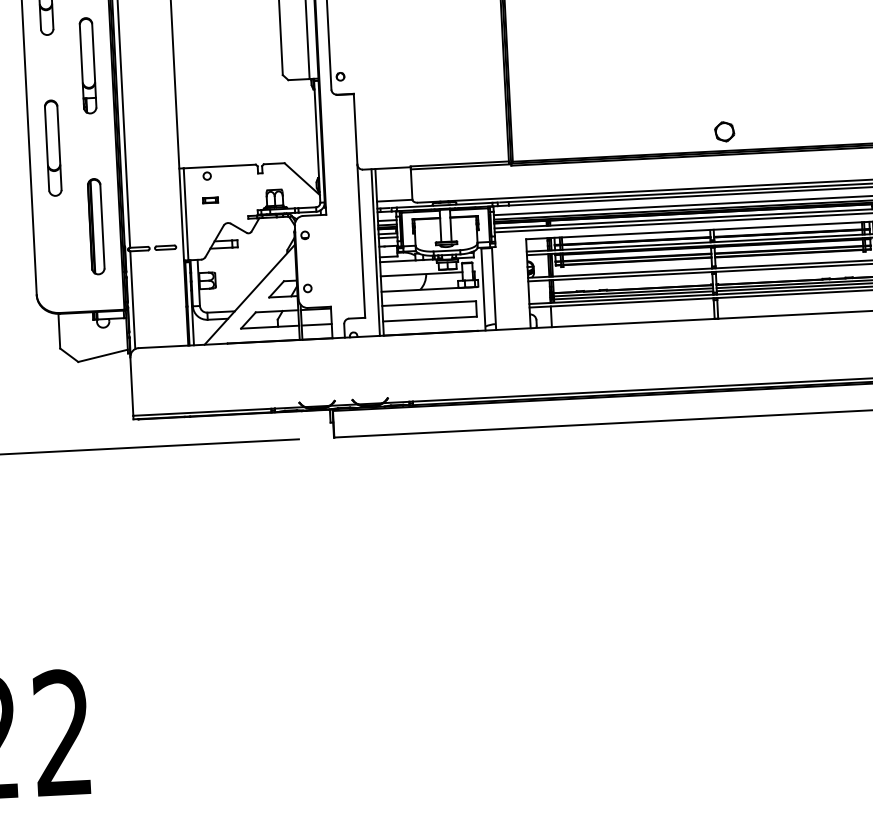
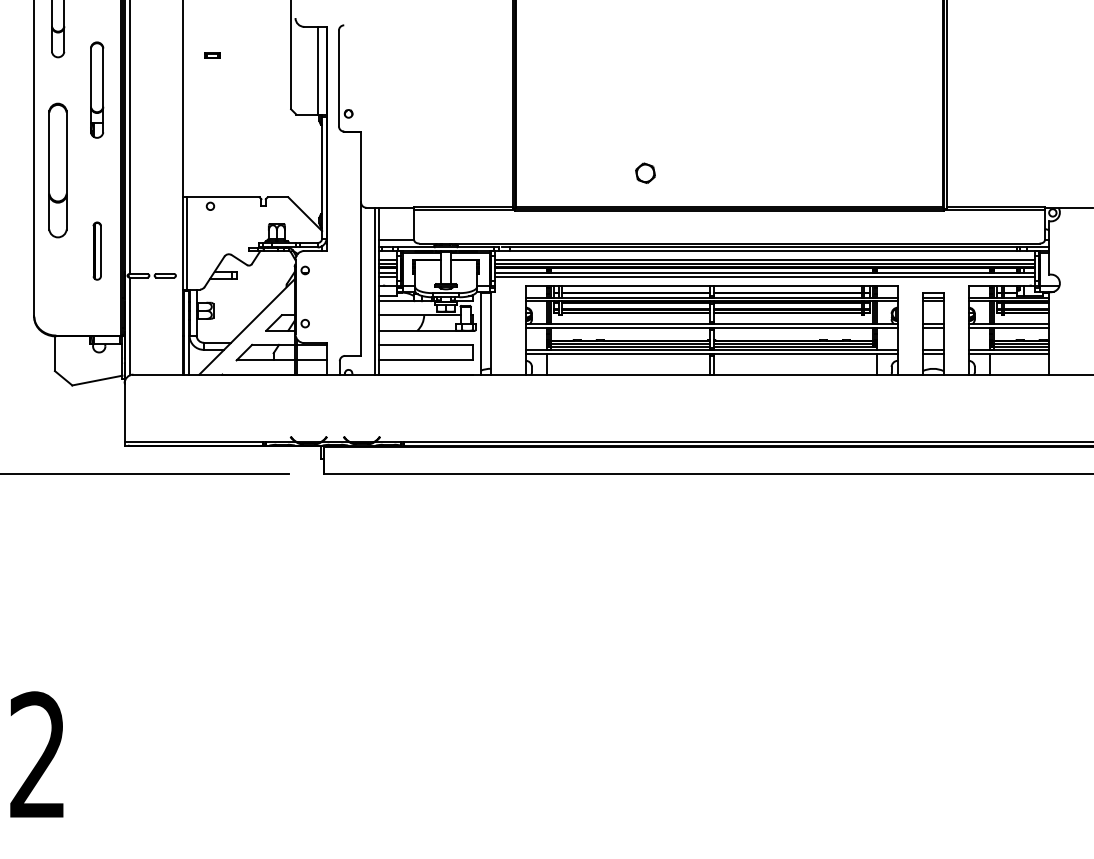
part: (724, 131) -> (645, 172), moved
part: (53, 148) -> (58, 170), size x1.4
part: (210, 200) -> (212, 55), moved
part: (96, 225) -> (97, 250), size x0.6

